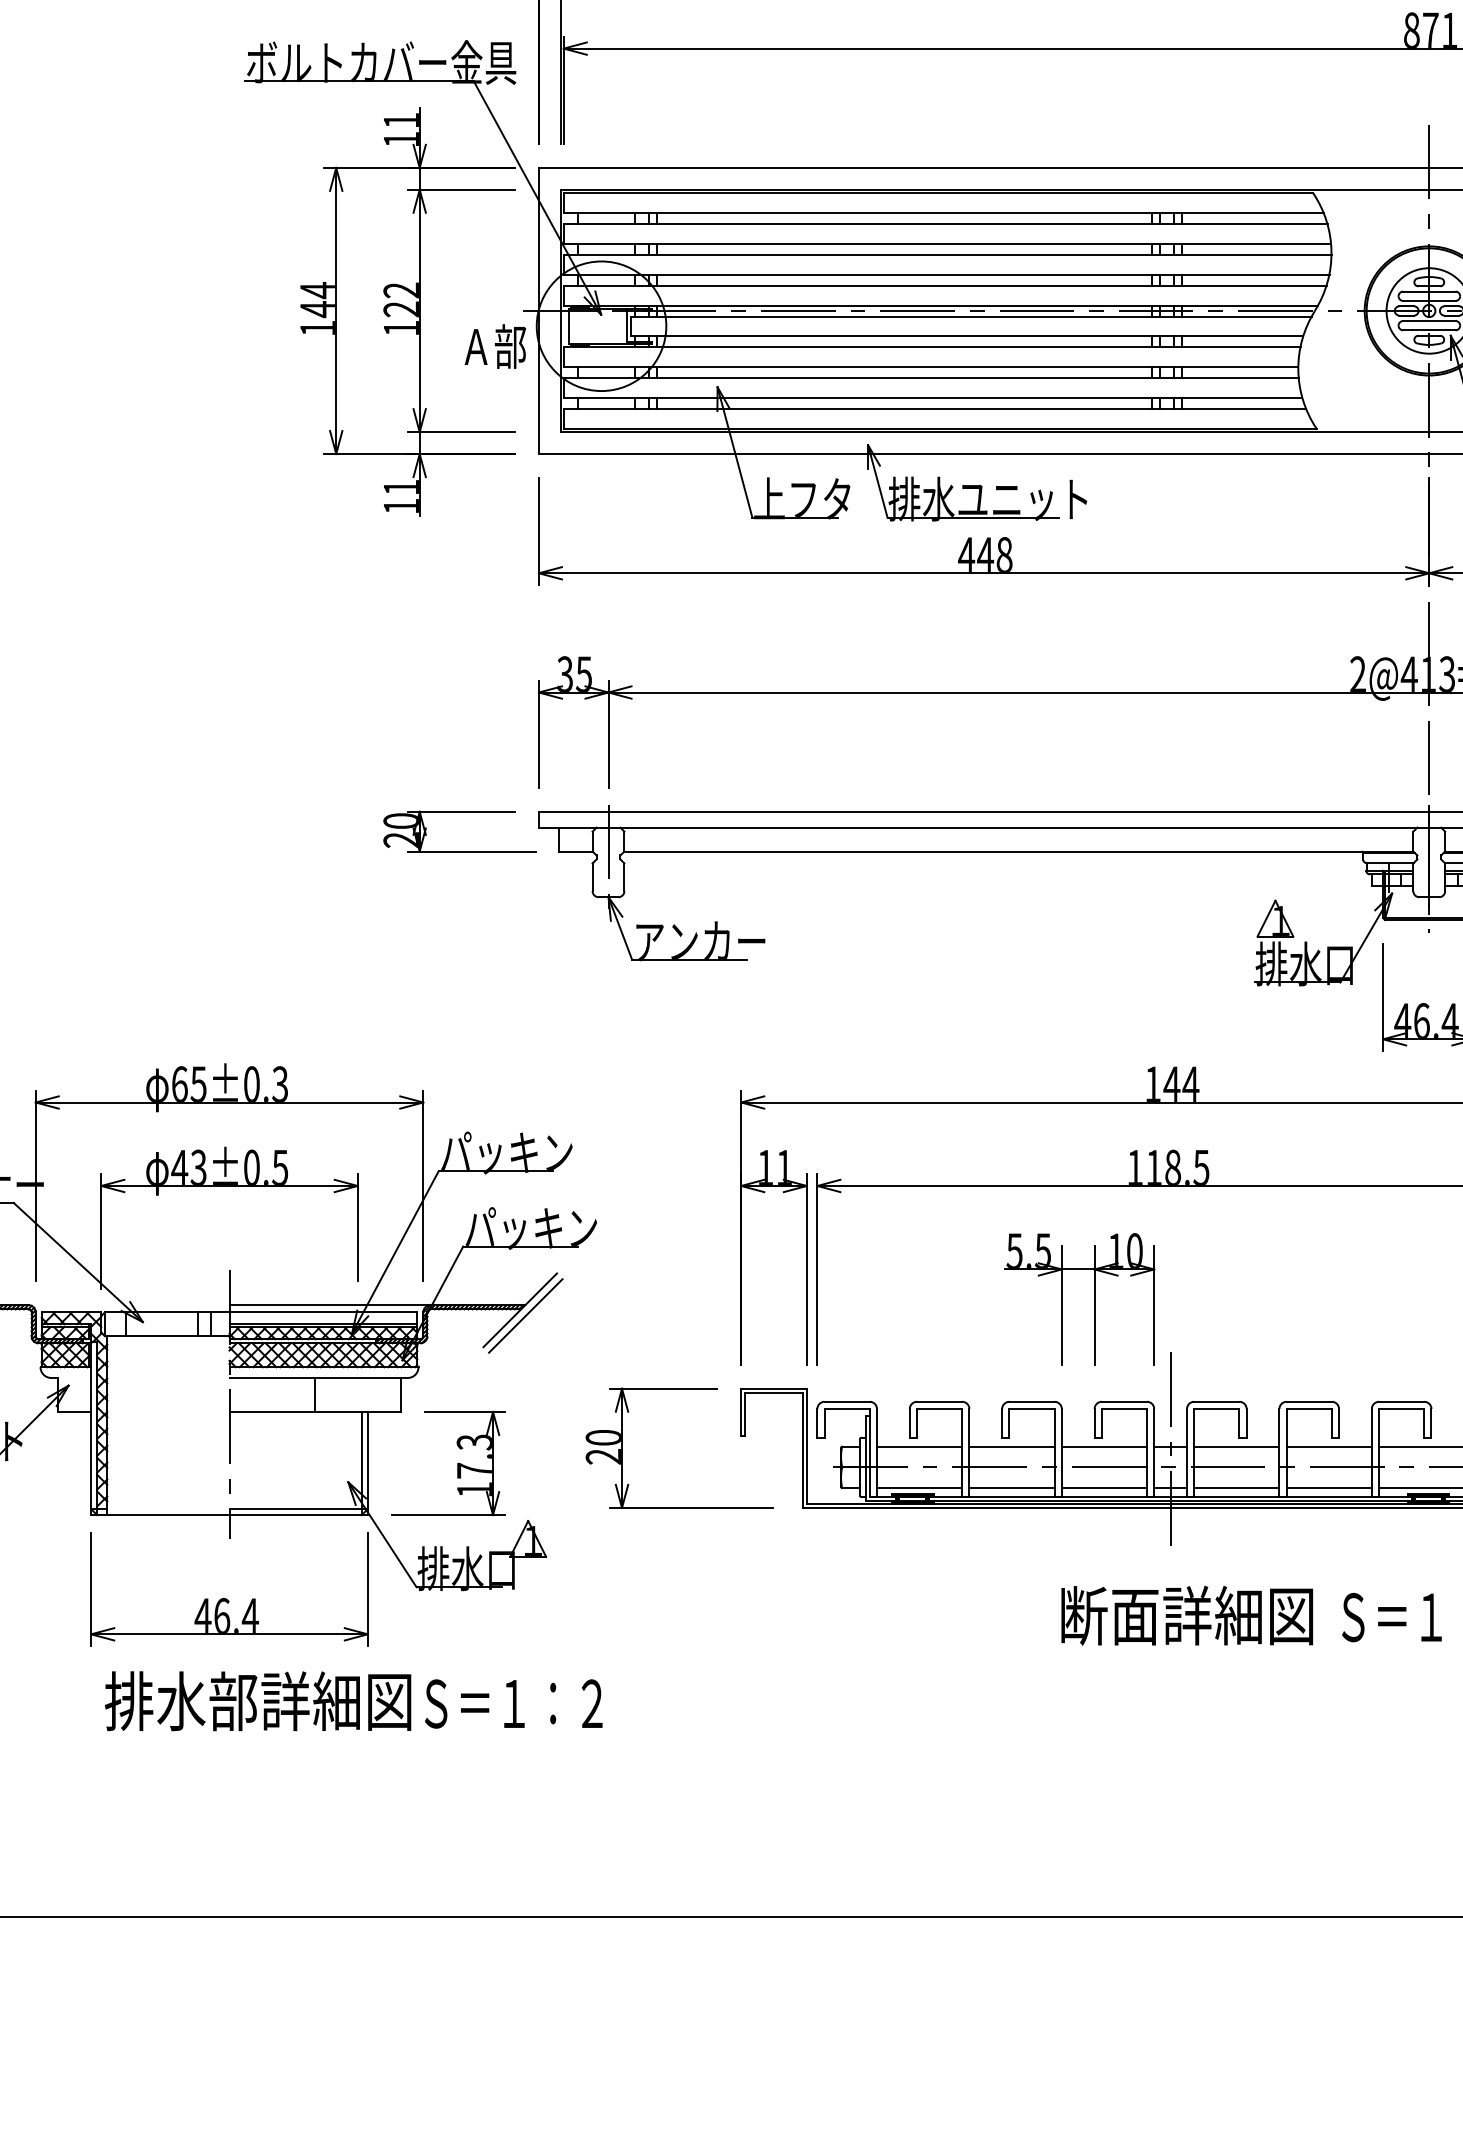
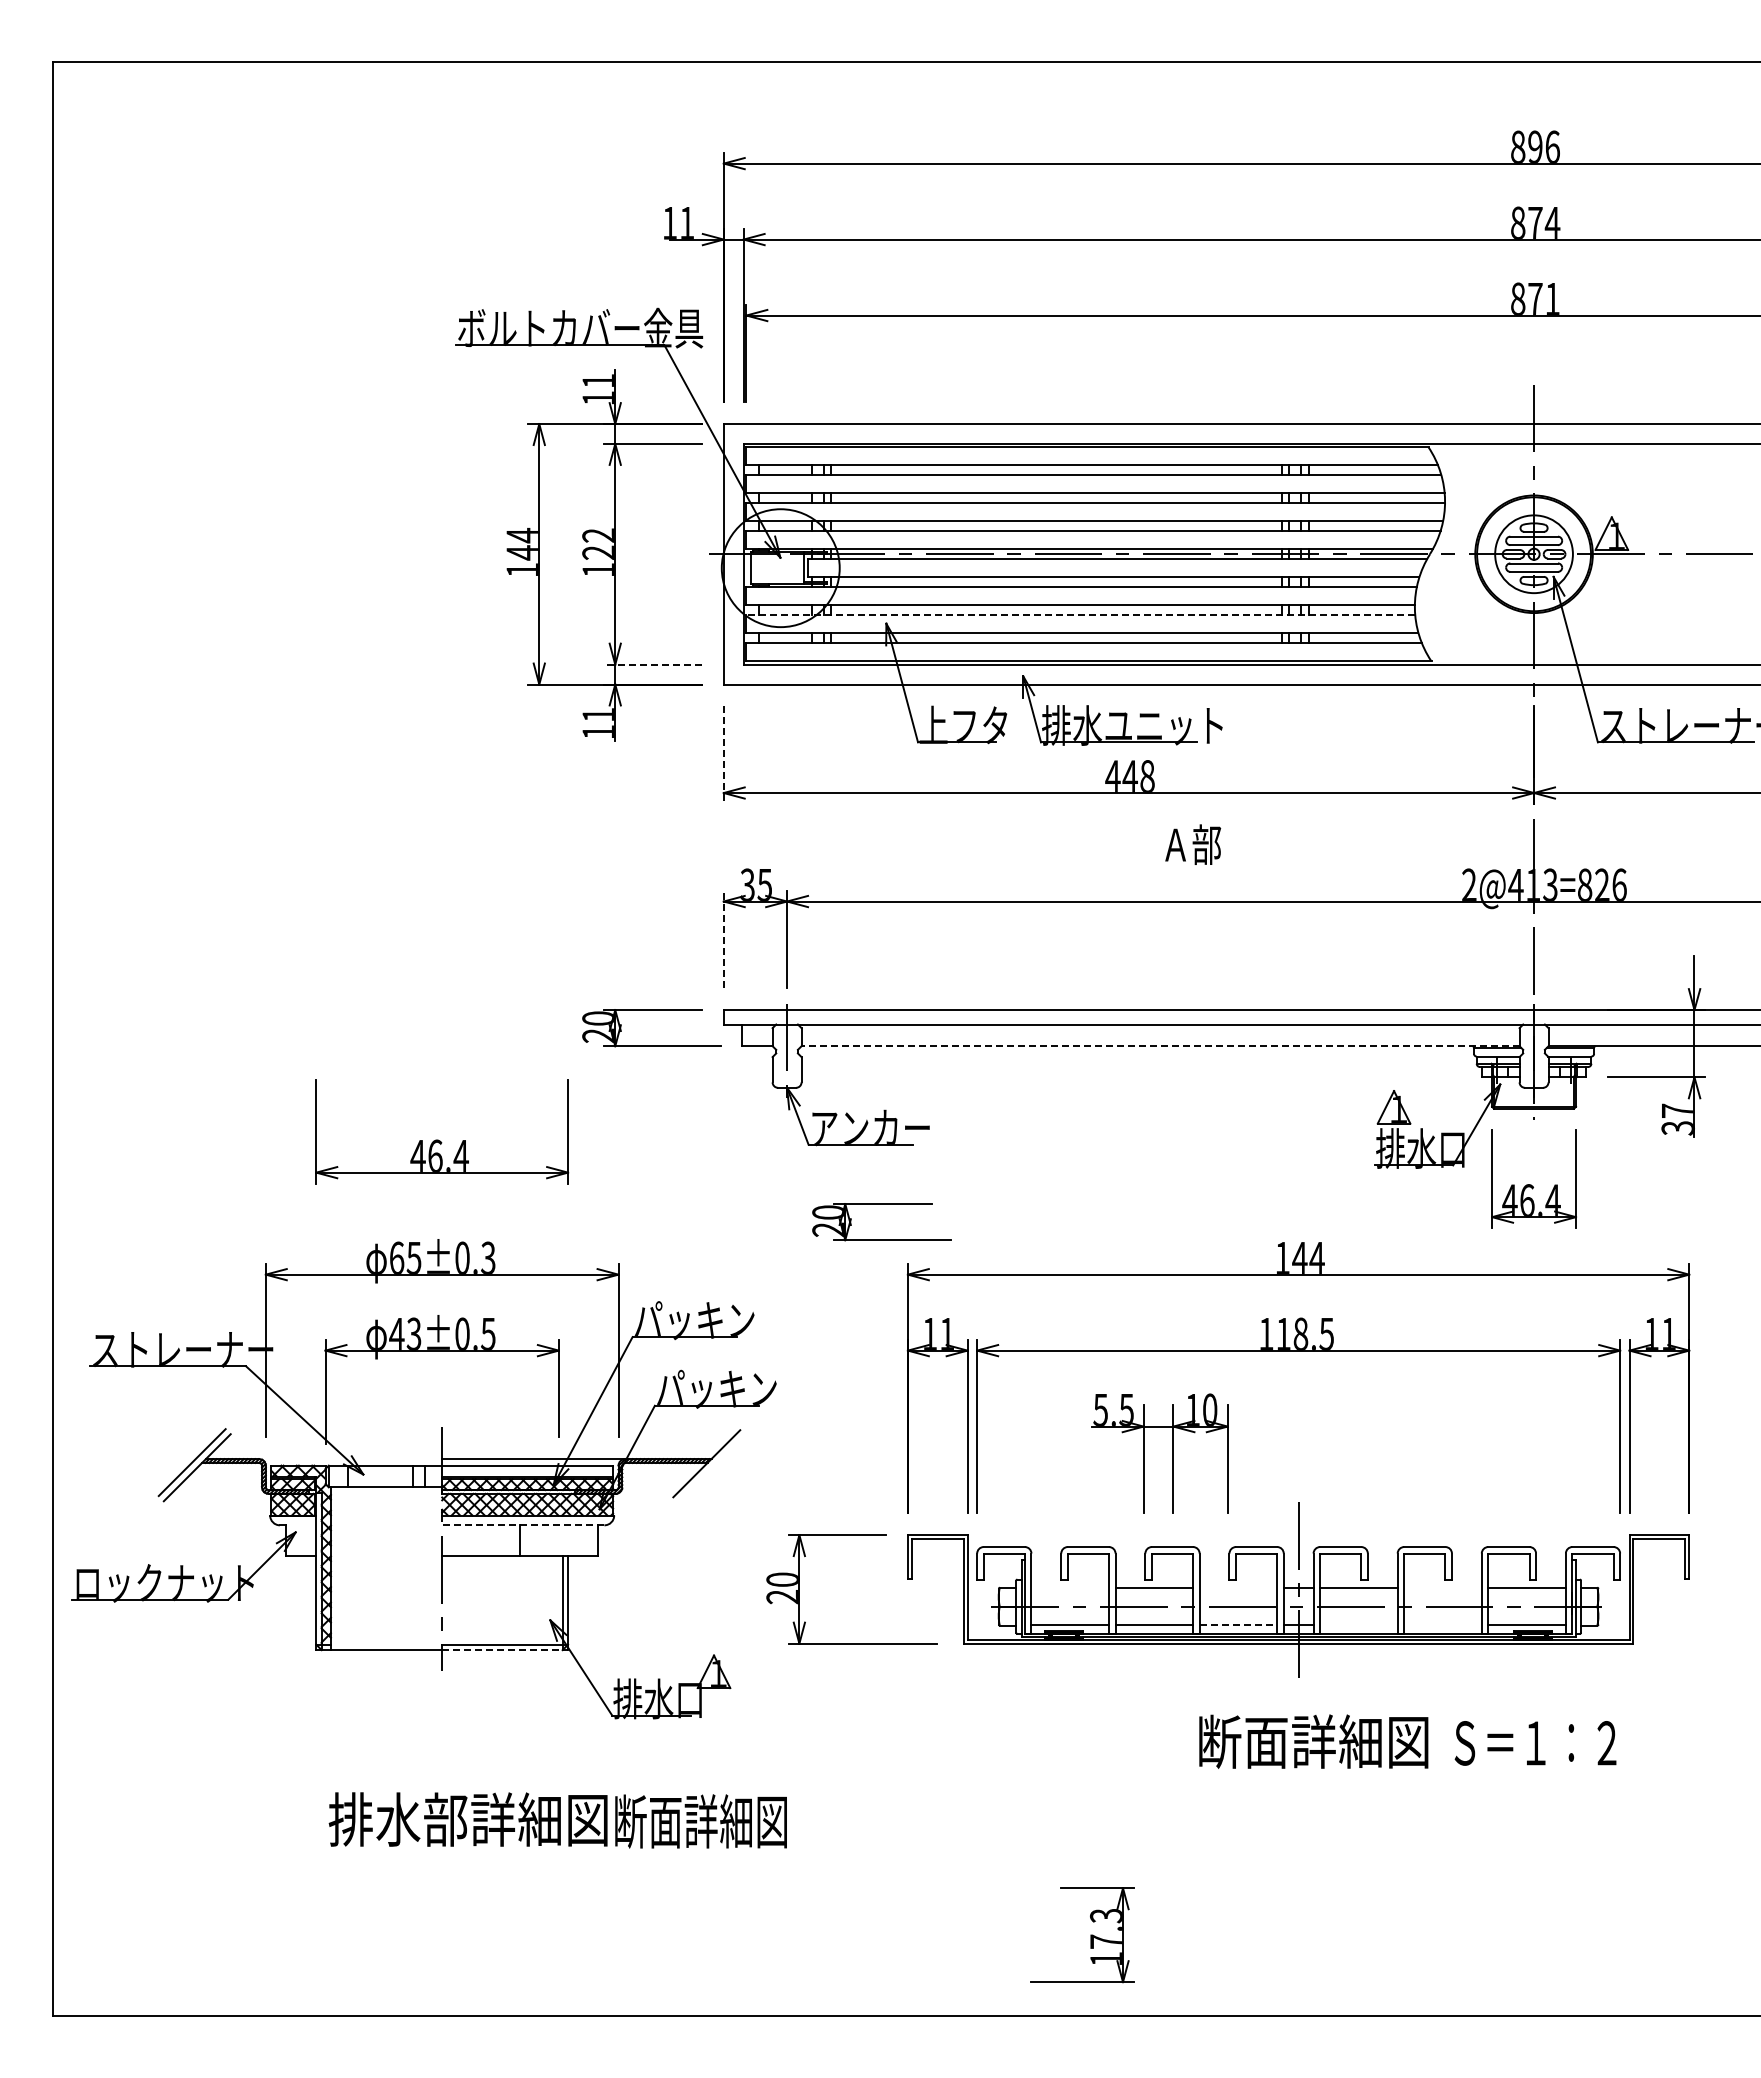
text: (495, 346) -> (1193, 844), moved
line: (930, 378) -> (1080, 615), solid -> dashed
line: (461, 432) -> (653, 664), solid -> dashed
line: (538, 532) -> (723, 755), solid -> dashed
line: (538, 734) -> (723, 939), solid -> dashed
line: (1018, 851) -> (1160, 1046), solid -> dashed
part: (712, 1063) -> (881, 1239), added
part: (1093, 1299) -> (1172, 1453), moved
line: (525, 1315) -> (711, 1468), removed
line: (317, 1378) -> (522, 1525), solid -> dashed
line: (919, 1446) -> (1070, 1587), removed
line: (1104, 1446) -> (1238, 1587), removed
line: (1328, 1446) -> (1442, 1587), removed
part: (457, 1463) -> (1090, 1935), moved
line: (1104, 1488) -> (1238, 1625), solid -> dashed
line: (1236, 1488) -> (1358, 1625), removed
line: (1328, 1488) -> (1442, 1625), removed
line: (299, 1515) -> (505, 1650), solid -> dashed
part: (225, 1597) -> (438, 1139), moved
text: (513, 1703) -> (700, 1821), Ｓ＝１：２ -> 断面詳細図

